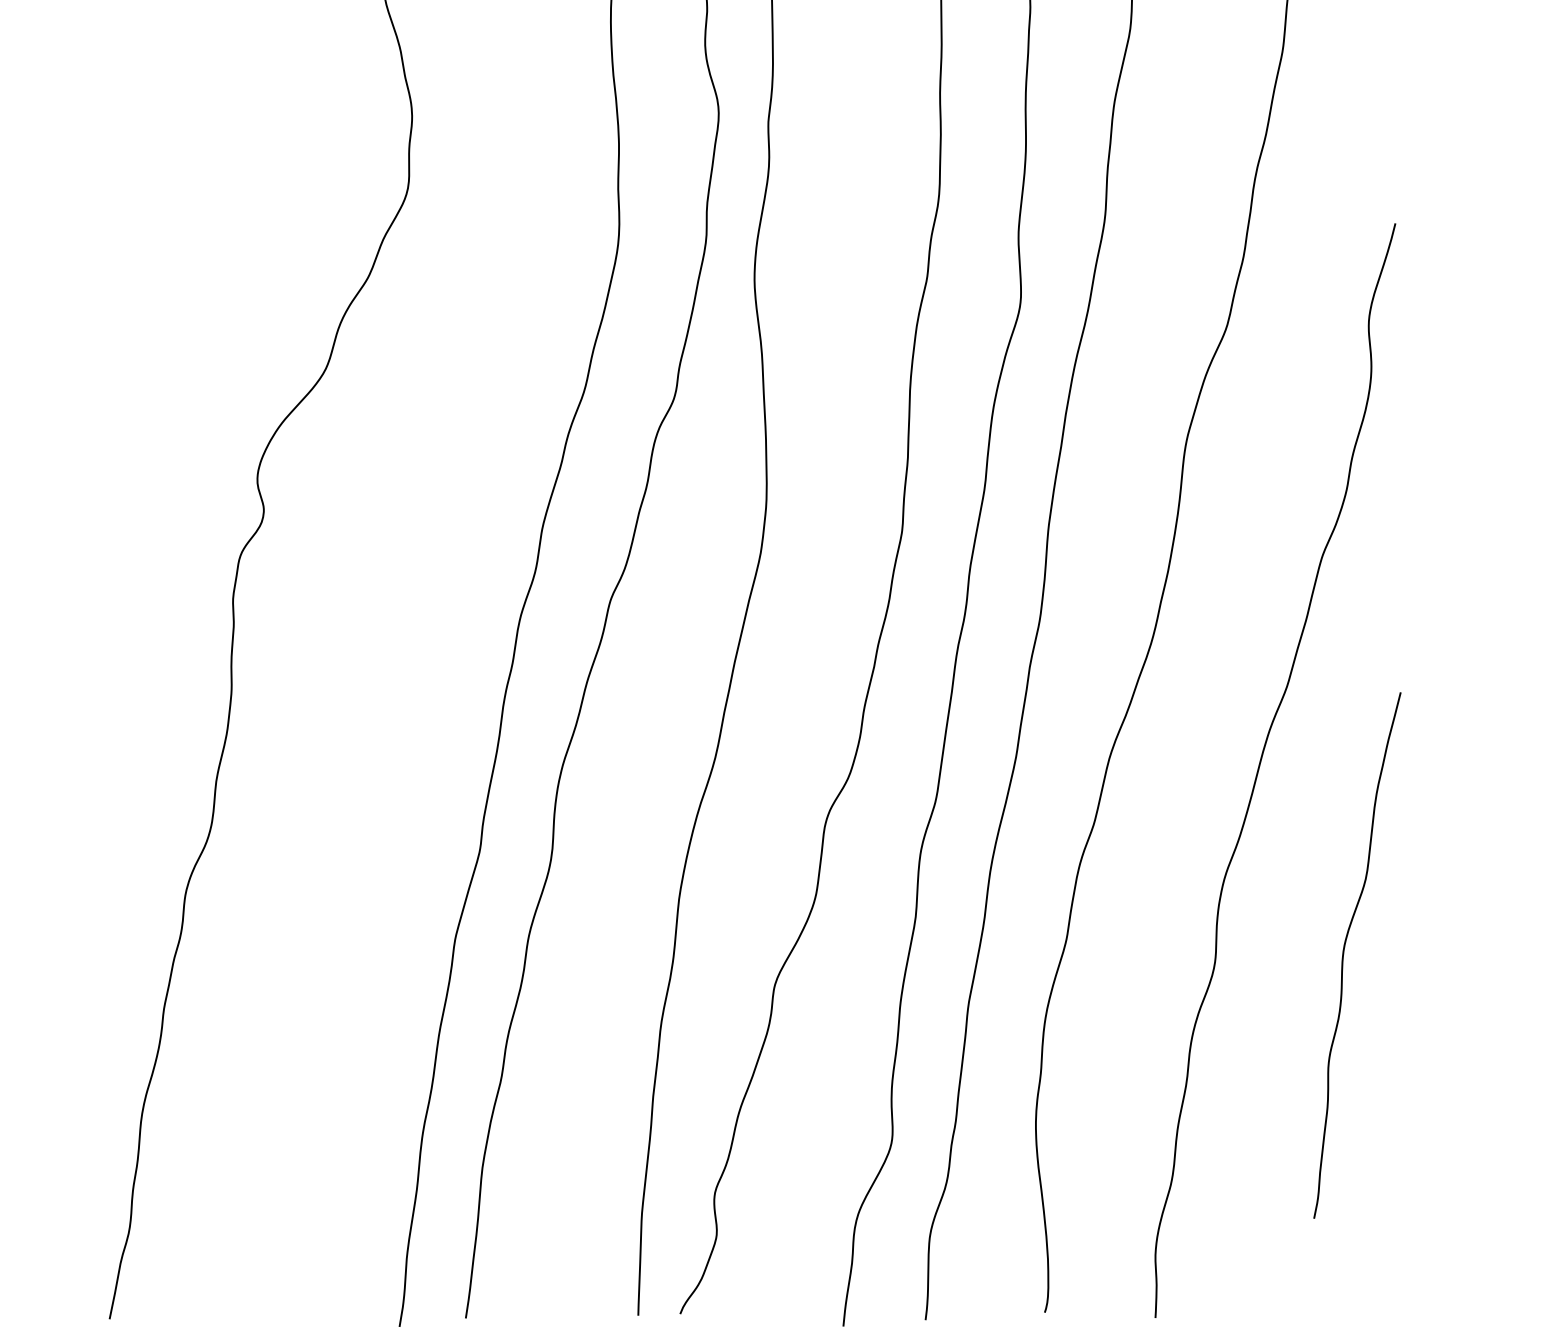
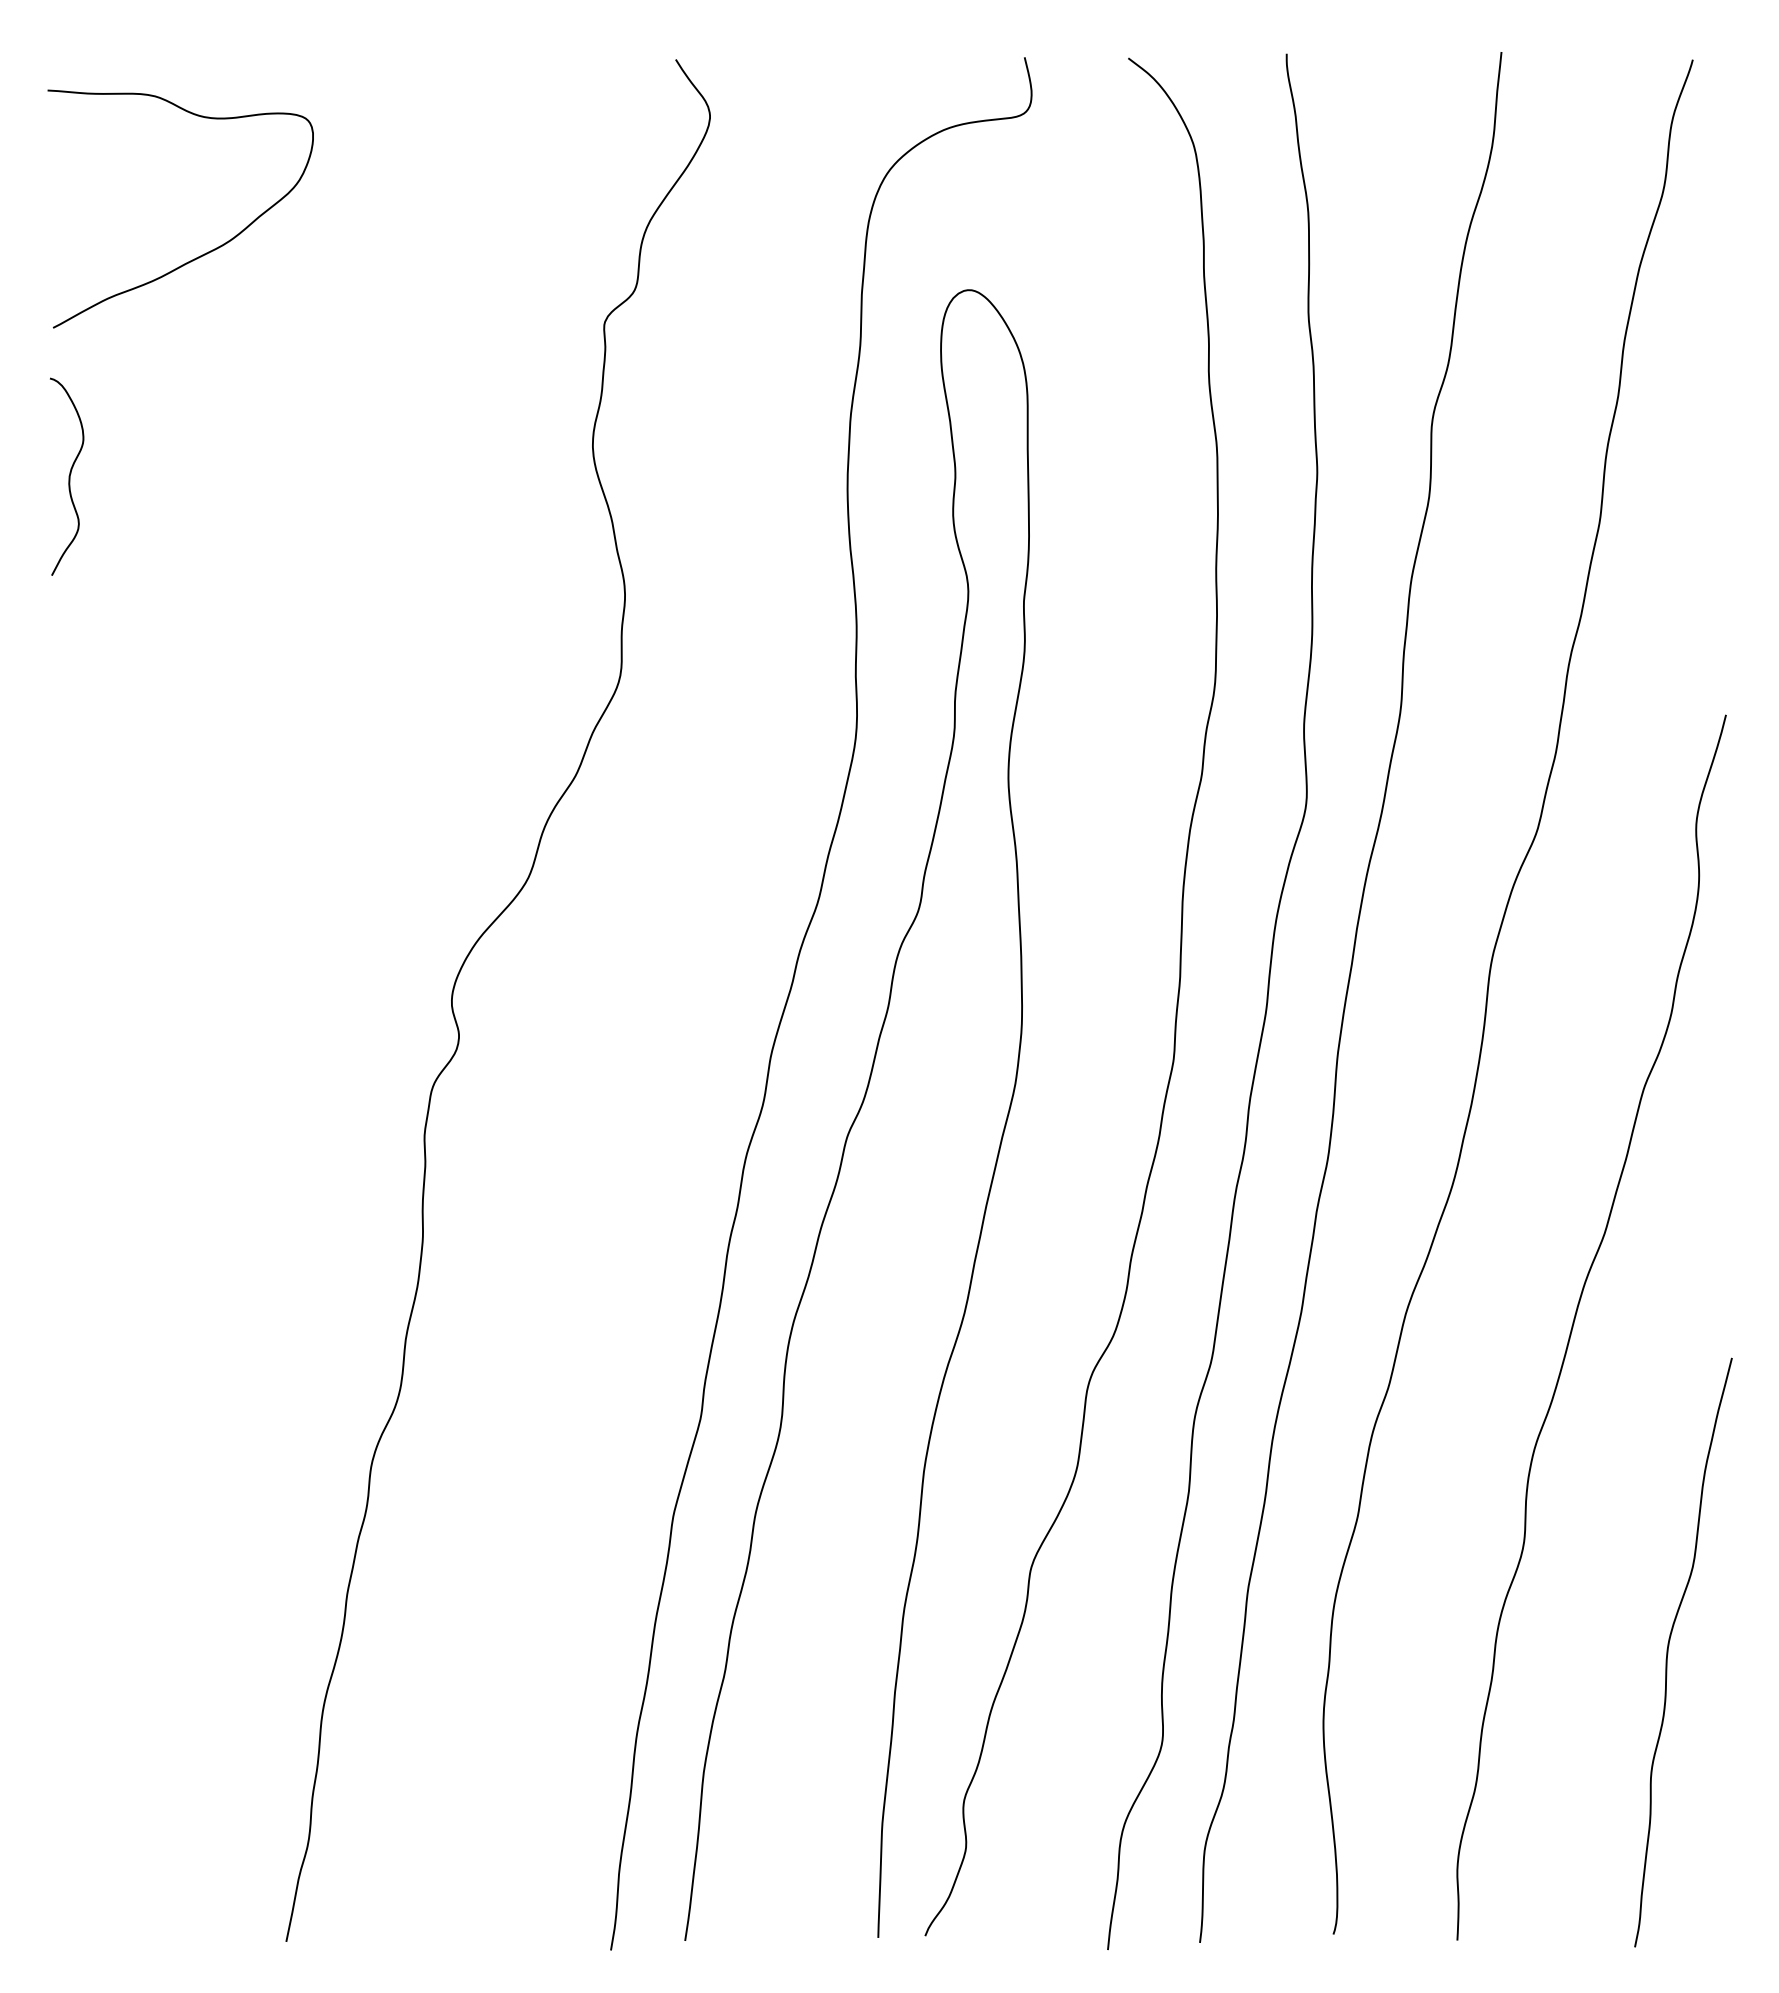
curve: (1344, 955) -> (1668, 1652), moved

